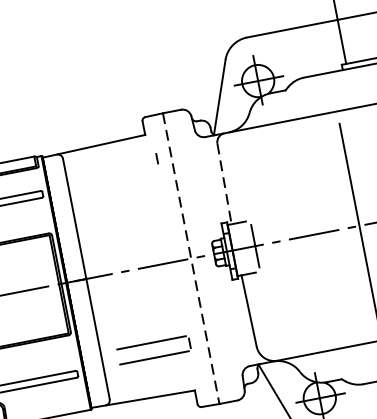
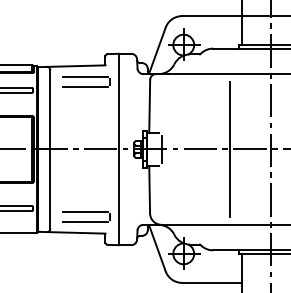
line: (118, 159) -> (85, 77), added
line: (121, 172) -> (85, 86), added
line: (224, 184) -> (149, 106), dashed -> solid
line: (191, 258) -> (119, 149), dashed -> solid
part: (153, 349) -> (86, 216), moved

